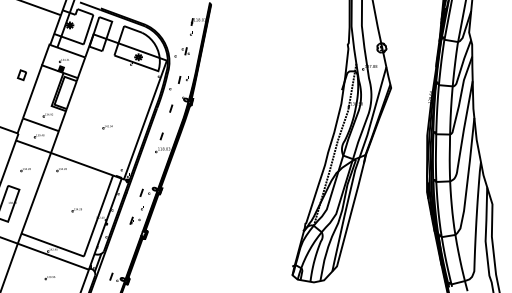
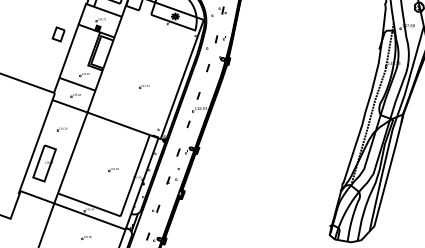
part: (21, 75) -> (57, 34), size x1.43
line: (151, 164) -> (188, 124), added
part: (61, 170) -> (98, 130), removed
part: (119, 248) -> (156, 208), added

